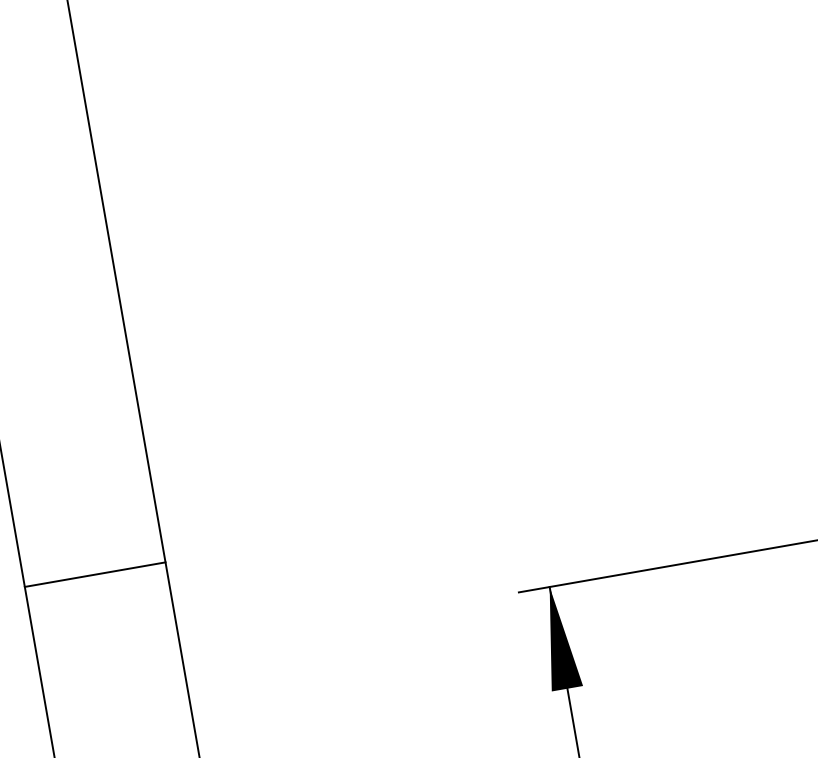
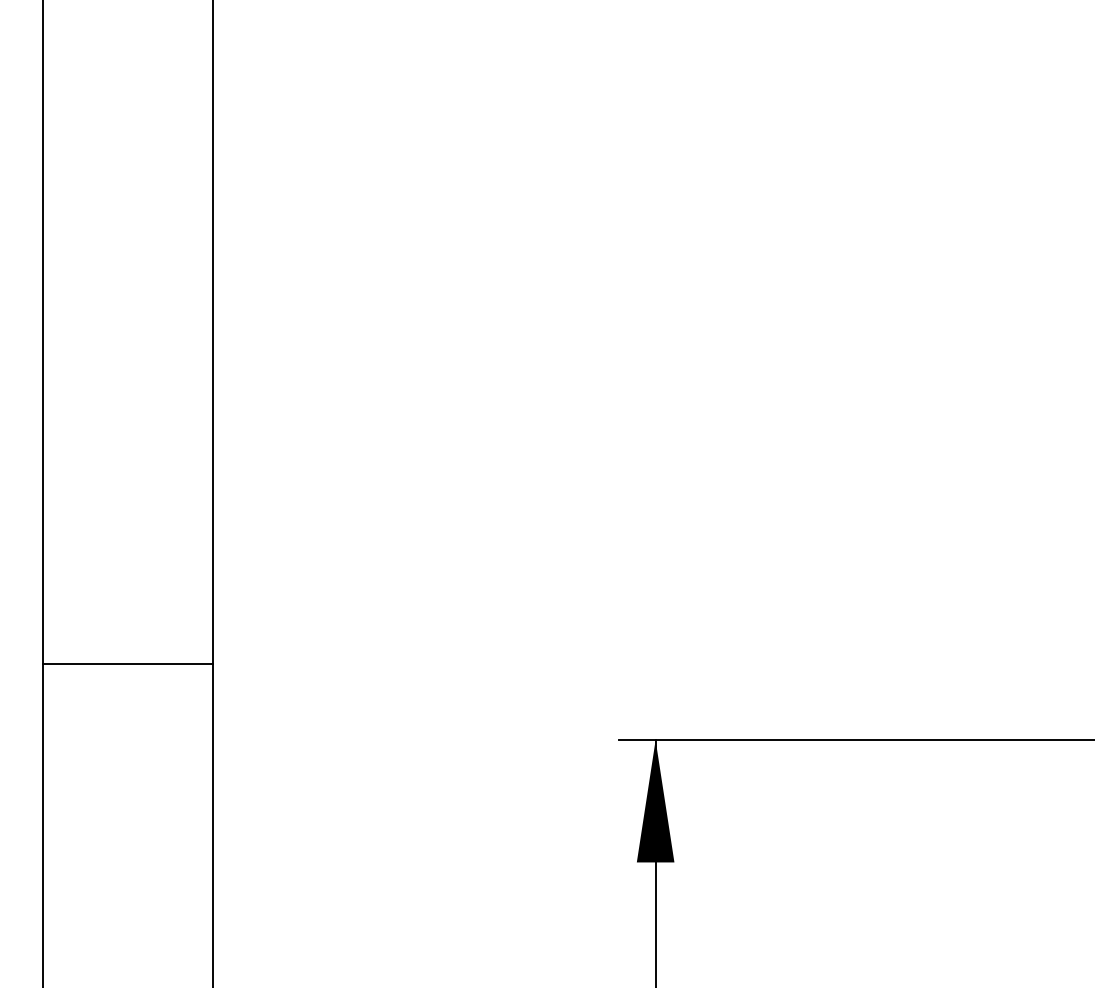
line: (94, 574) -> (127, 664), moved

